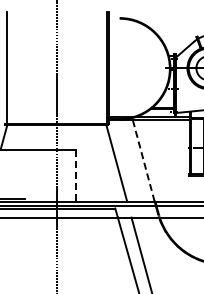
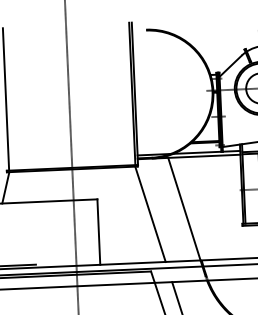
line: (143, 160) -> (184, 209), dashed -> solid
line: (75, 175) -> (98, 231), dashed -> solid

